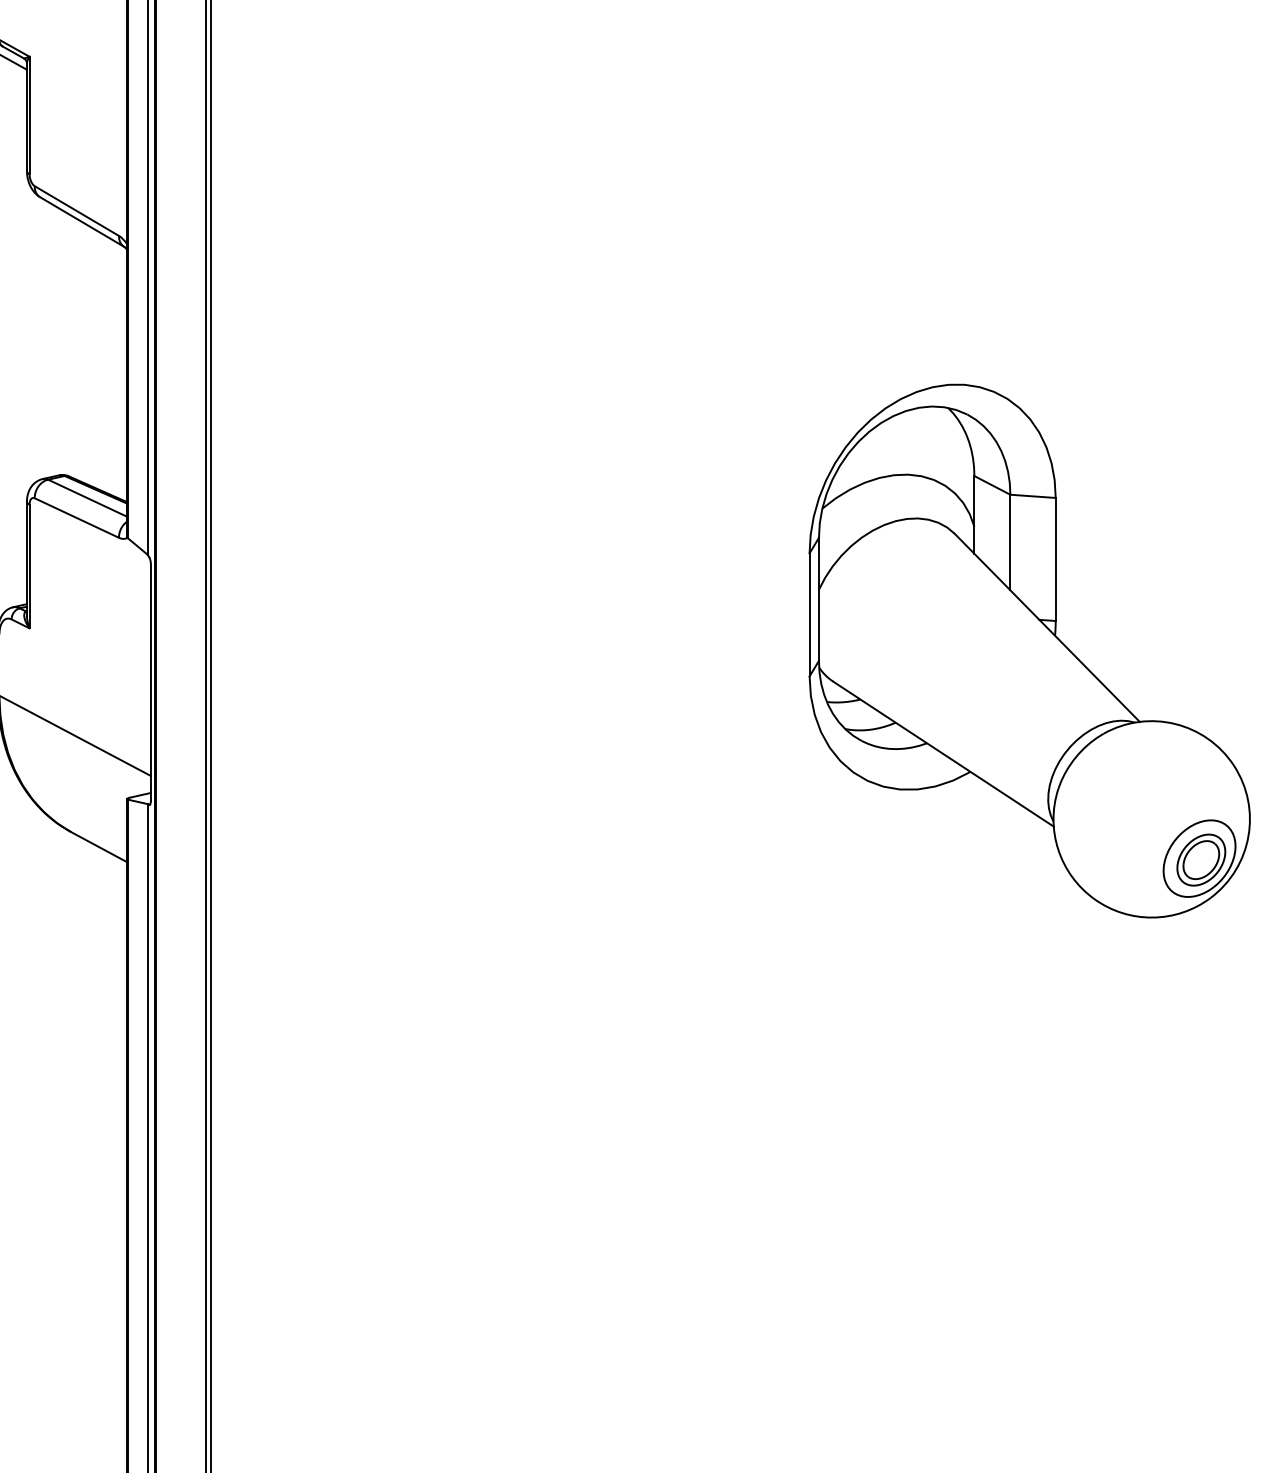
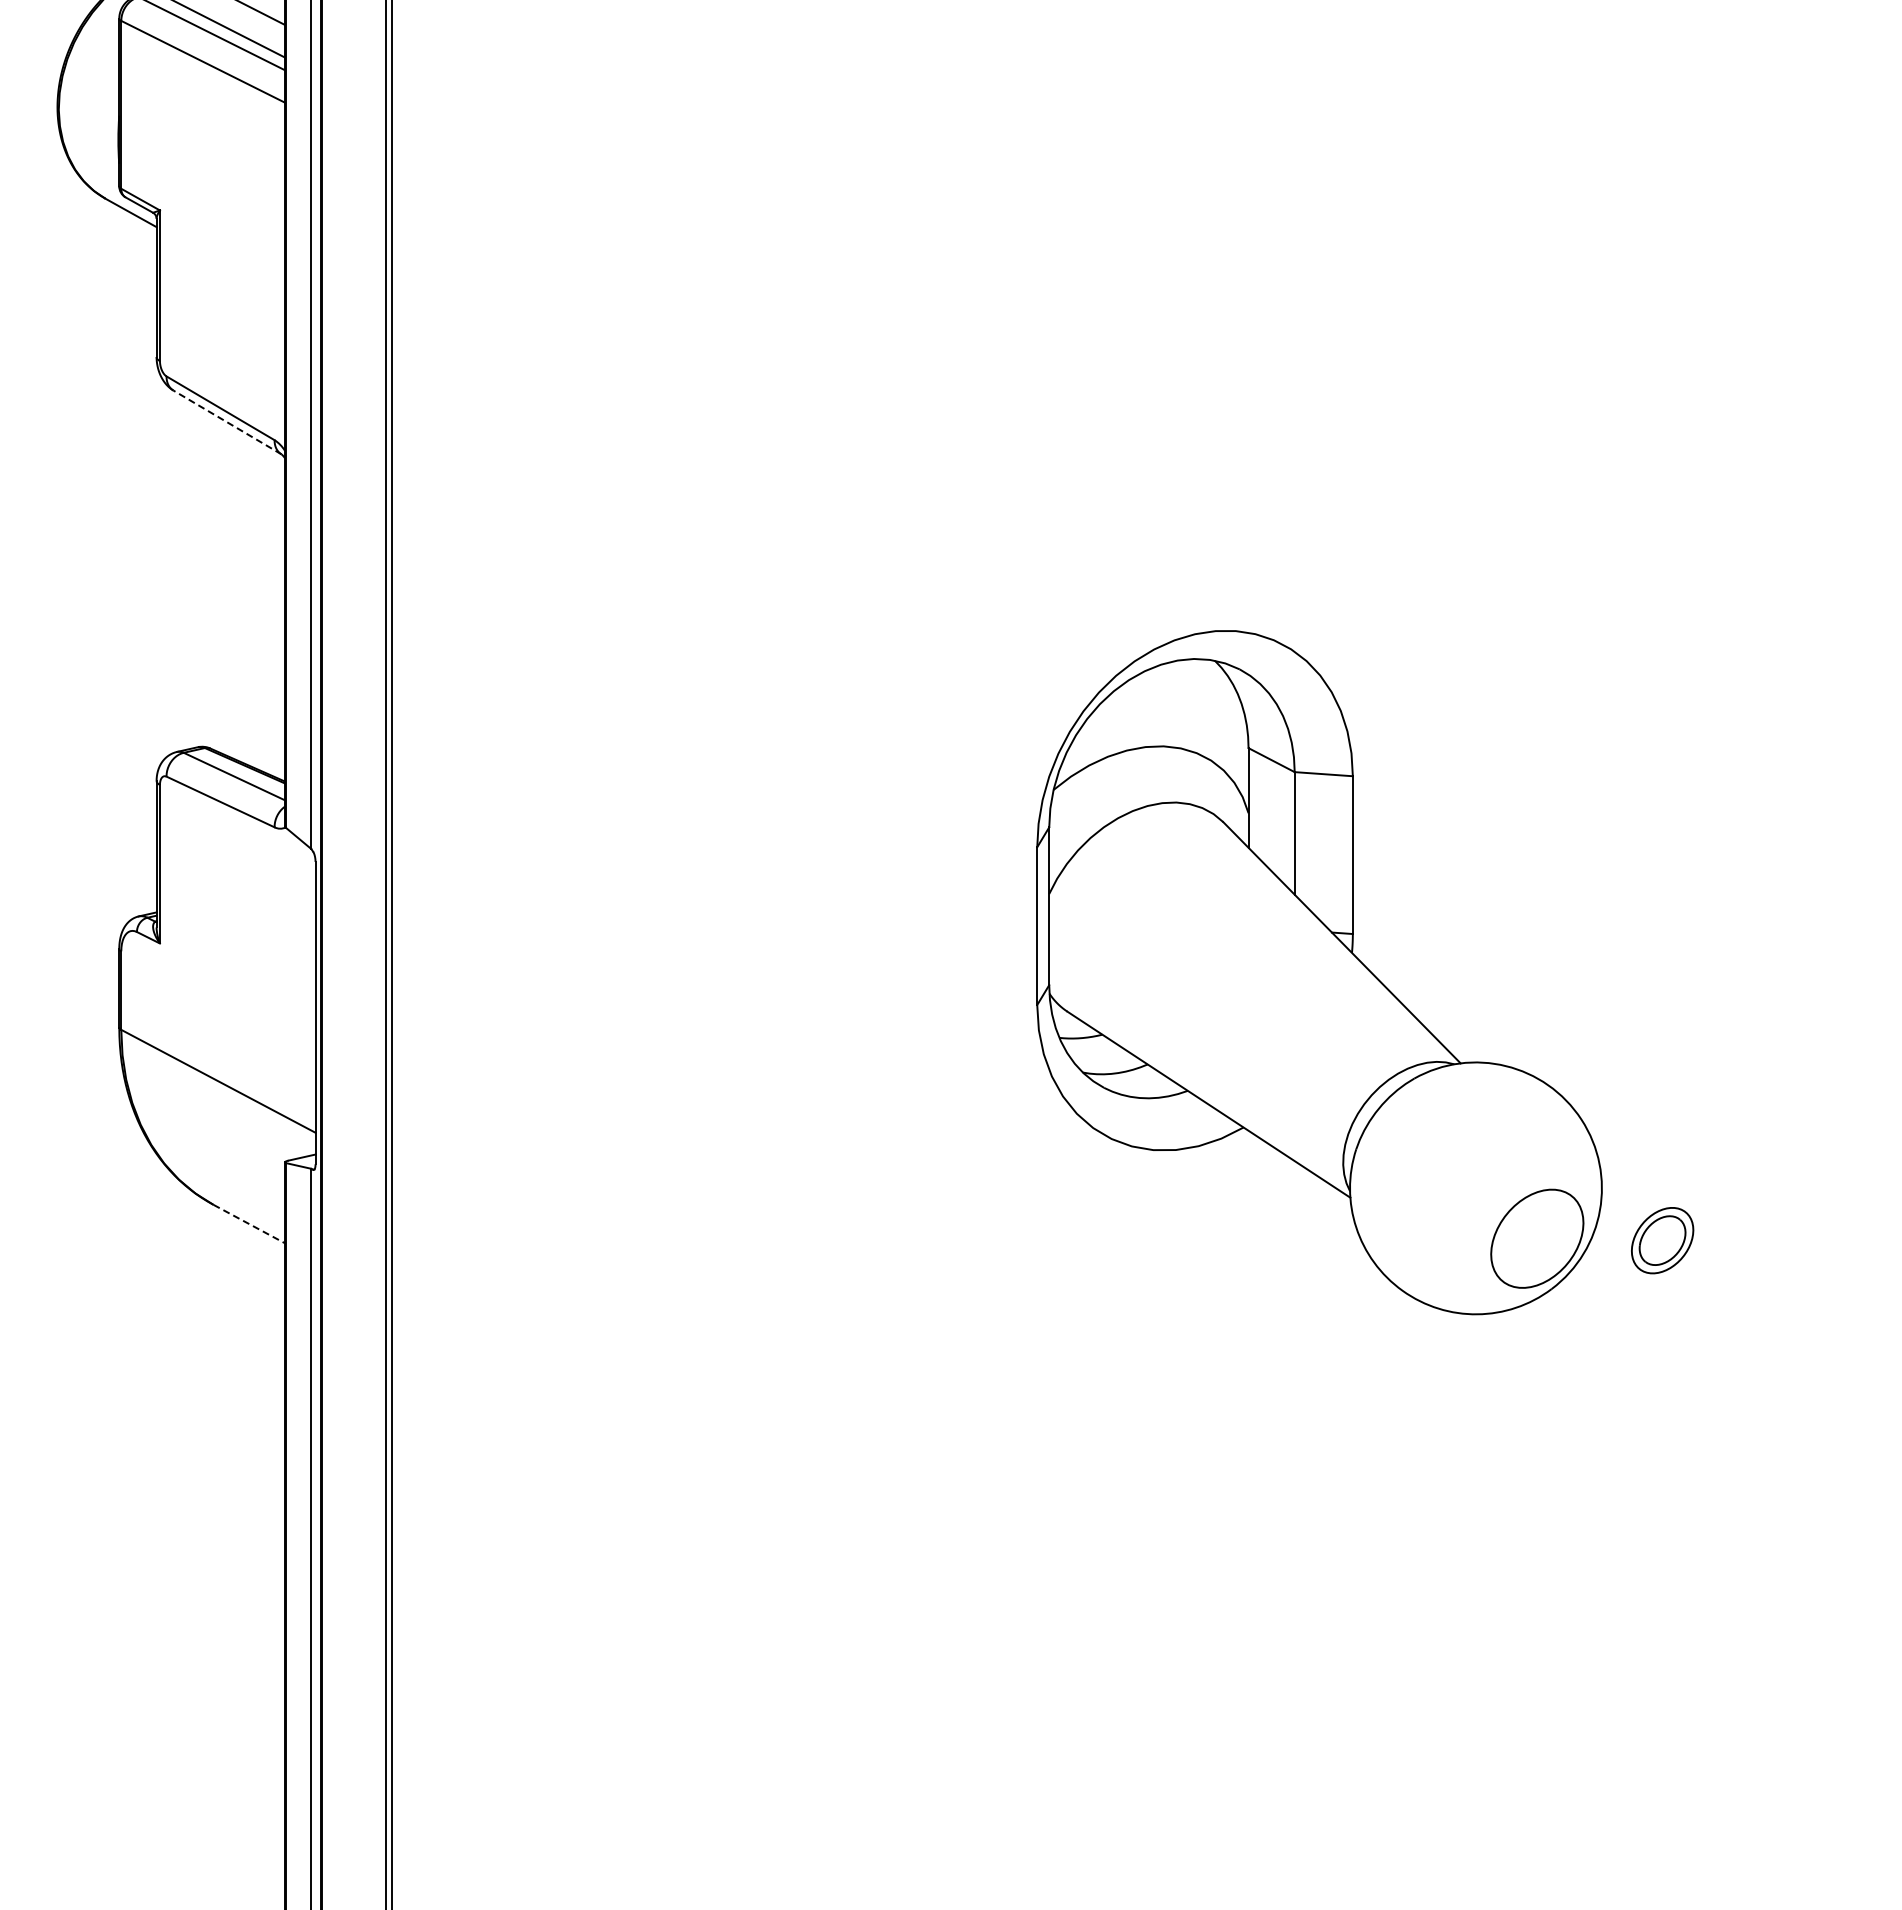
line: (82, 222) -> (227, 422), solid -> dashed
part: (1029, 651) -> (1319, 972), moved
line: (99, 847) -> (249, 1224), solid -> dashed

